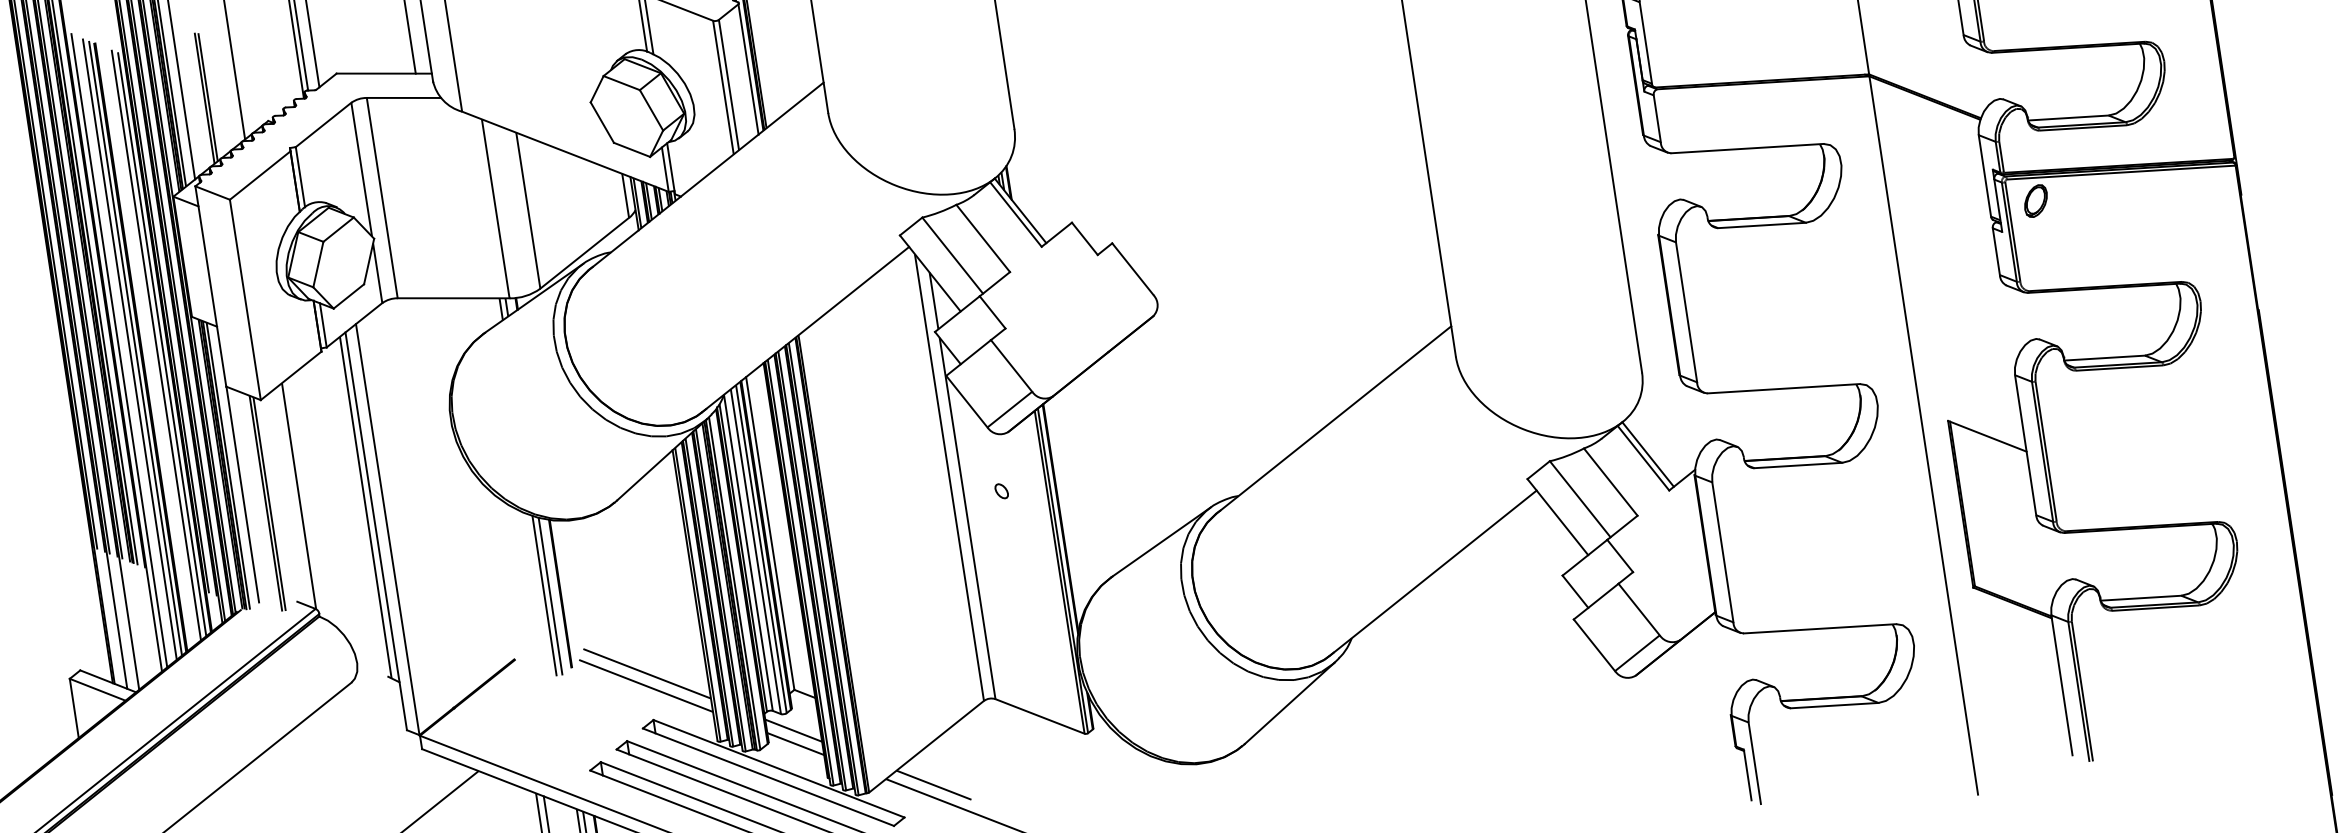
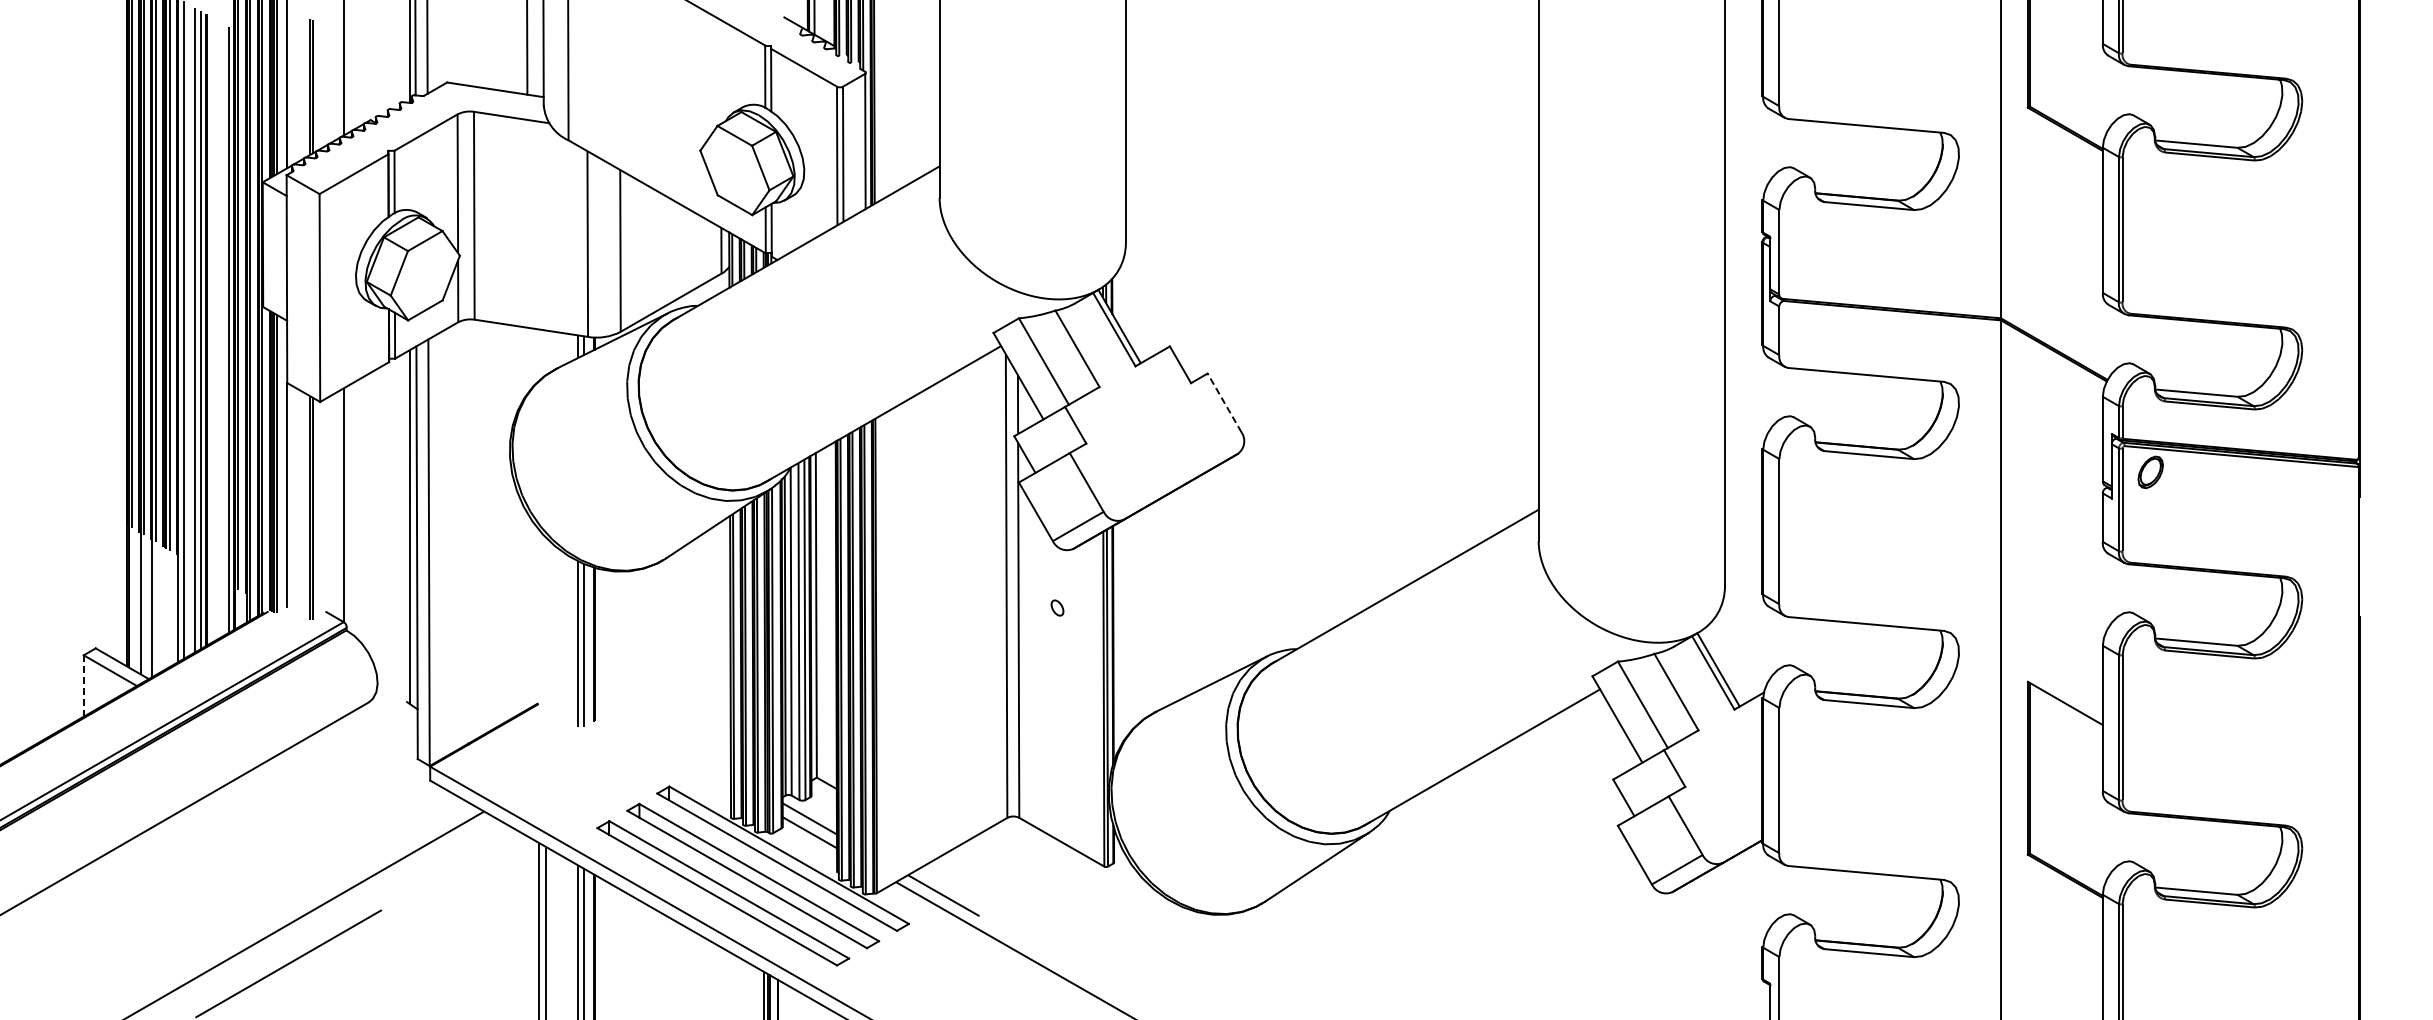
line: (1132, 268) -> (1224, 402), solid -> dashed
line: (156, 344) -> (222, 329), removed
line: (646, 673) -> (669, 738), removed
line: (645, 685) -> (666, 750), removed
line: (74, 708) -> (83, 686), solid -> dashed

